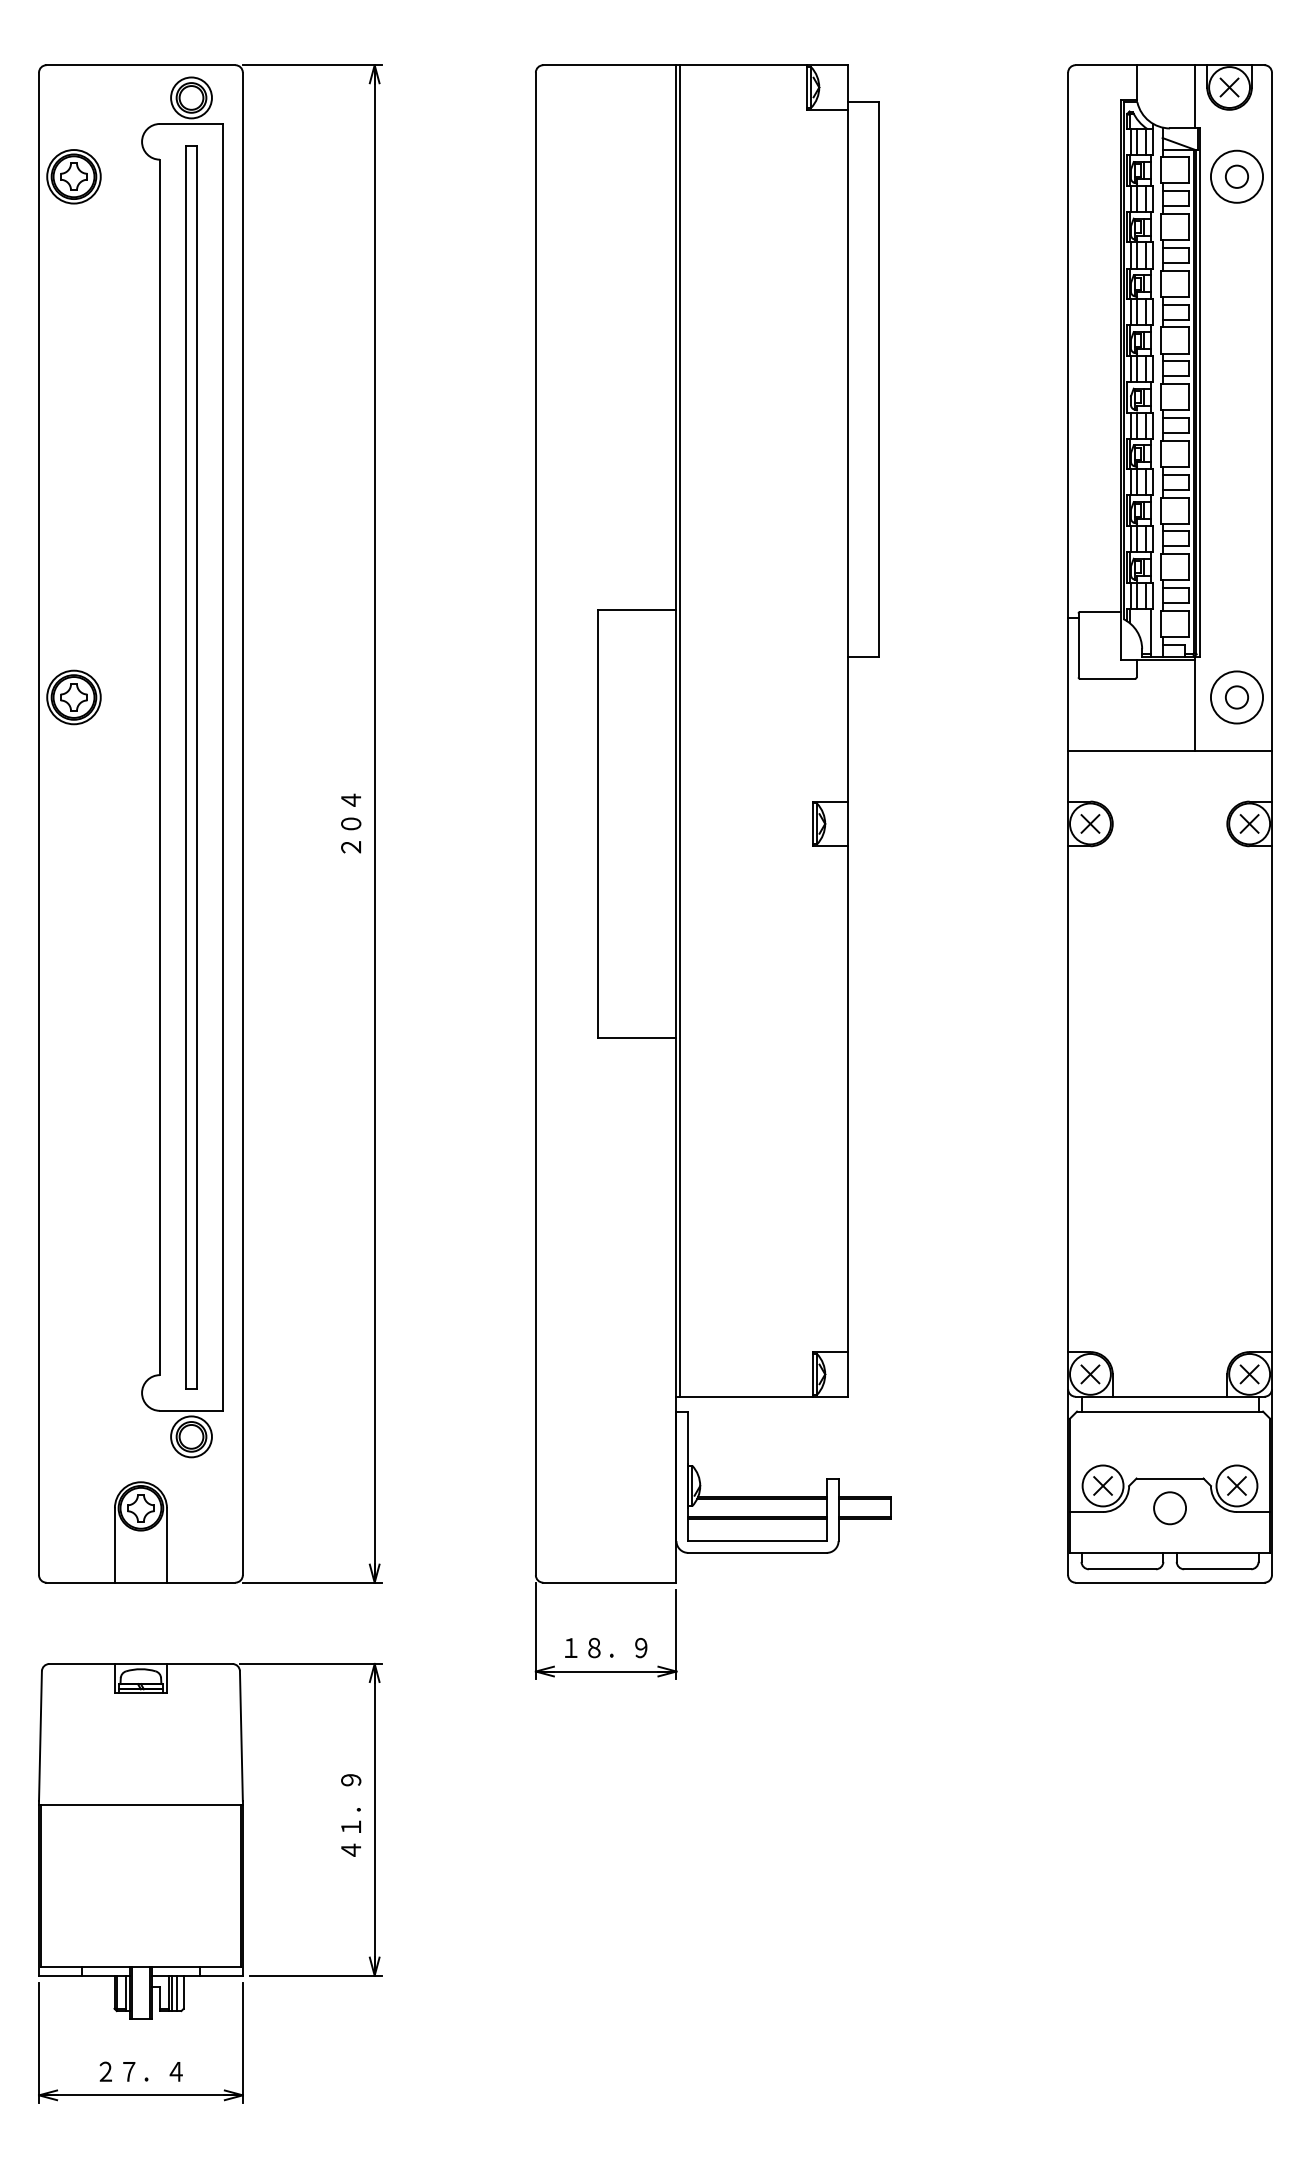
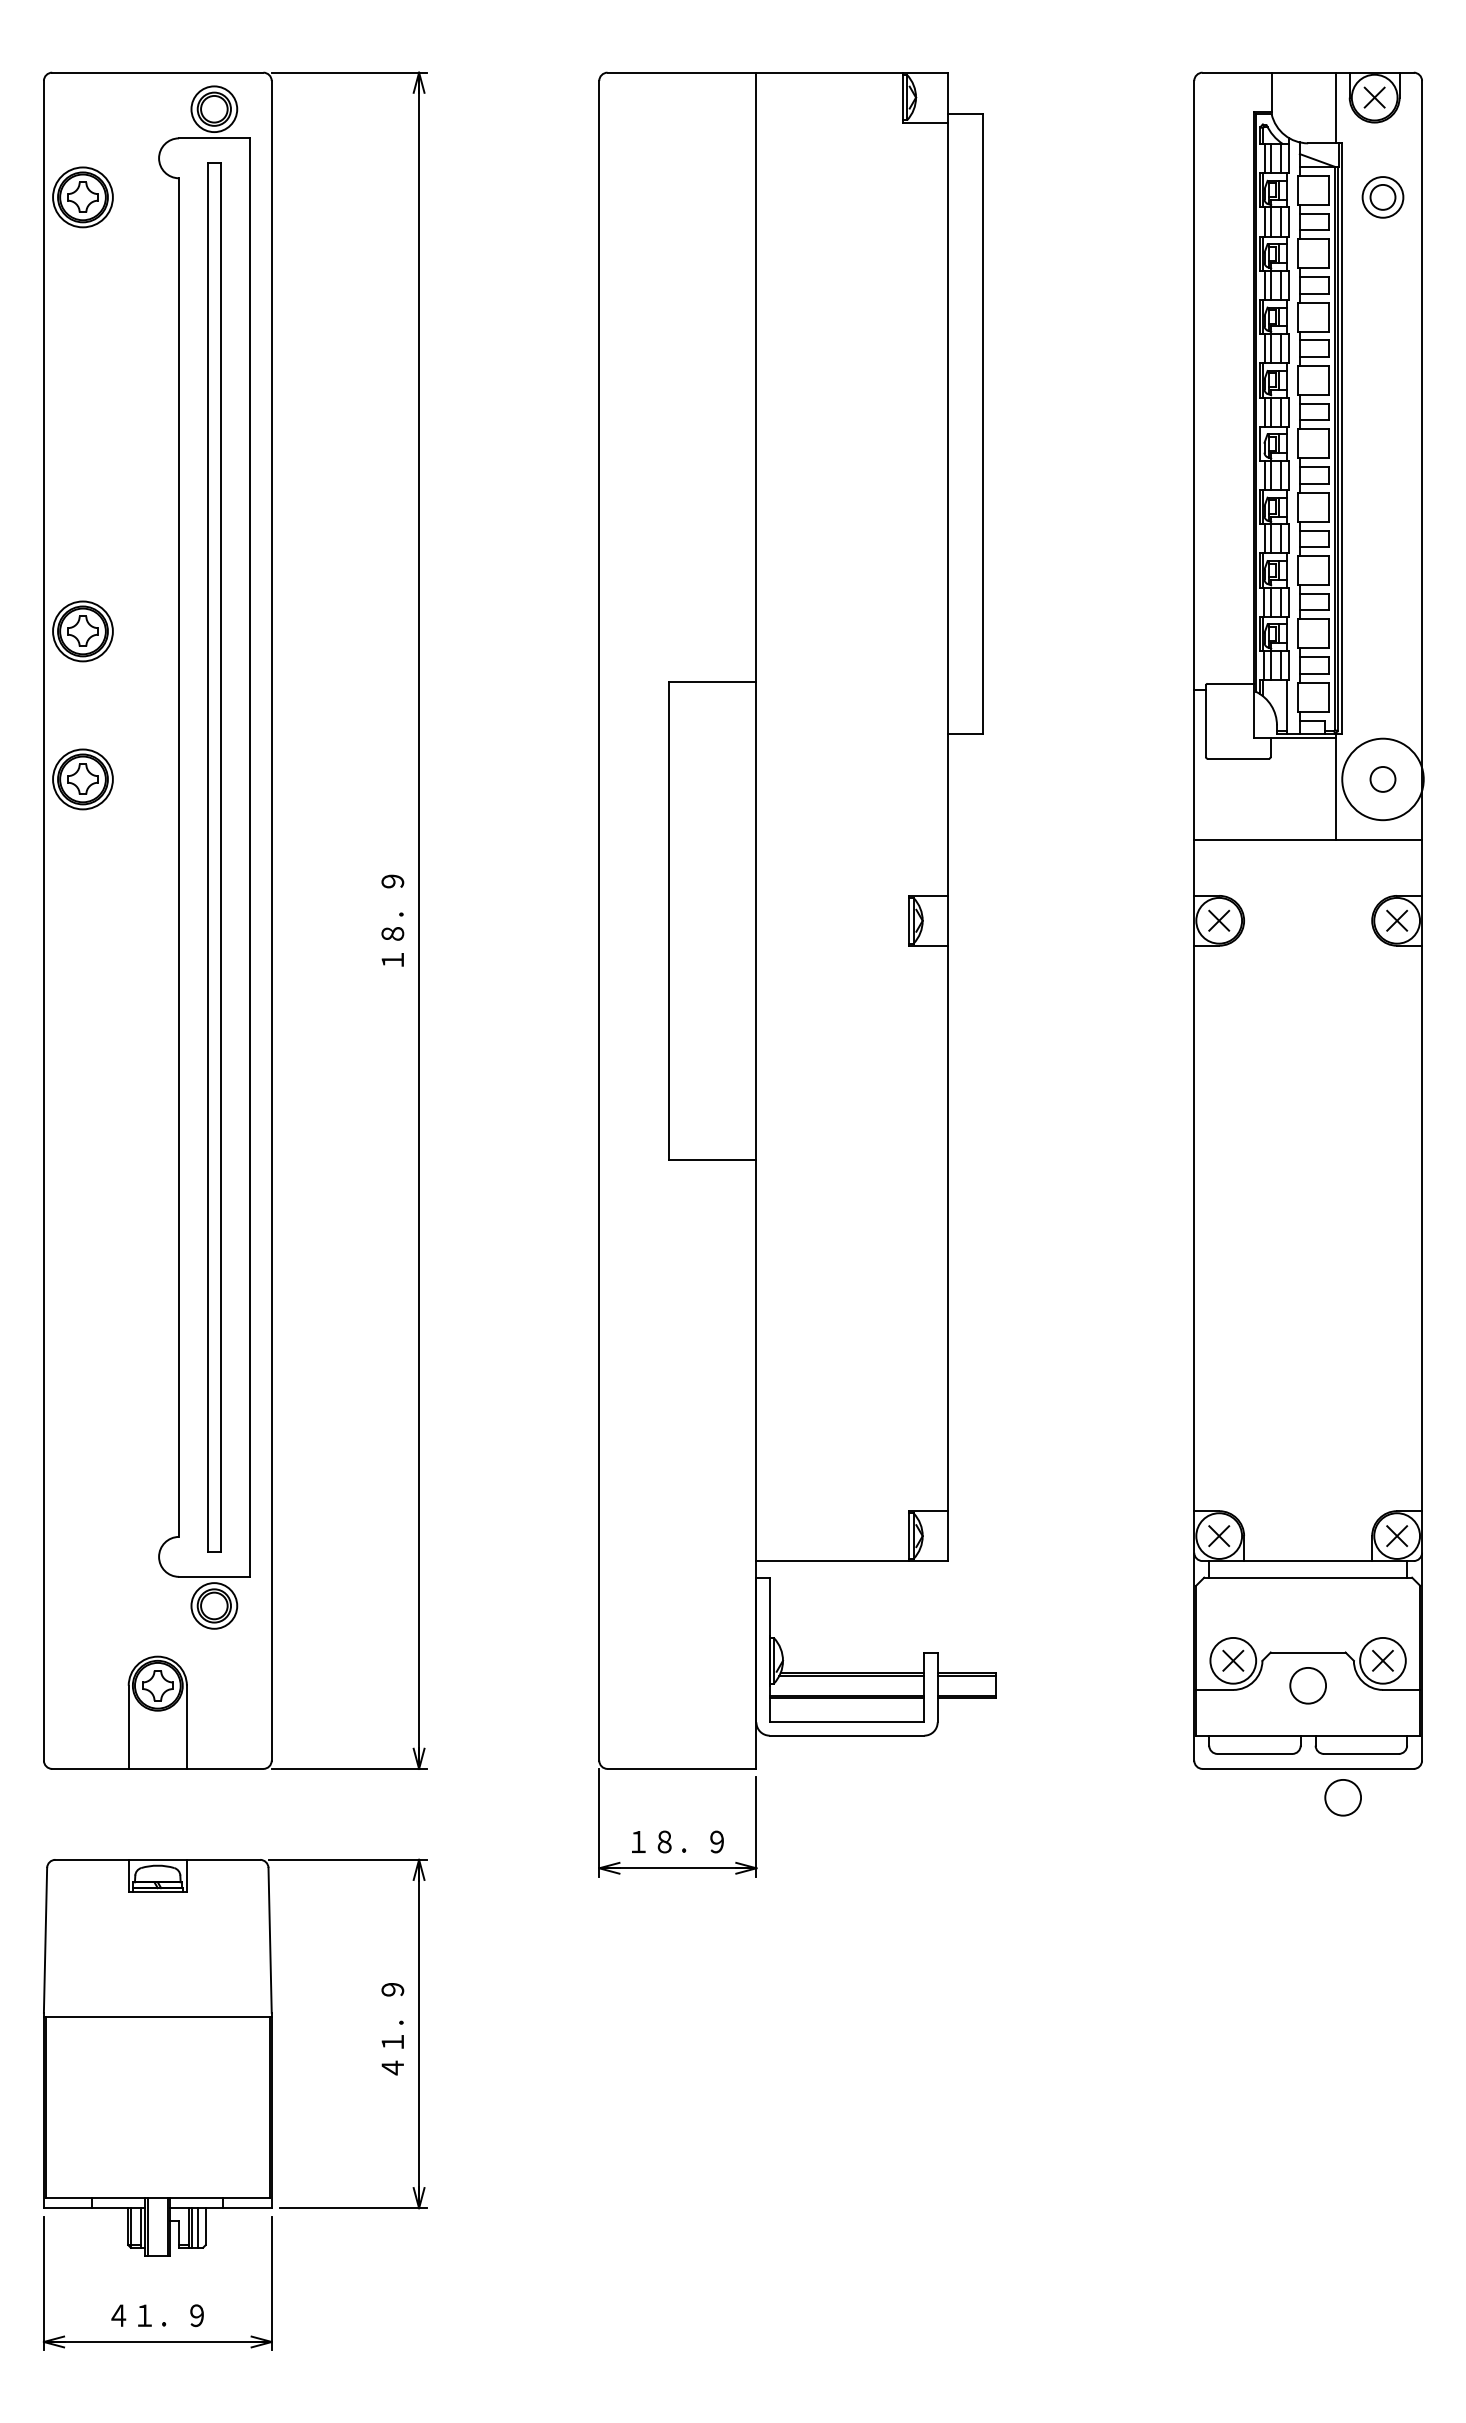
circle: (1236, 176) -> (1382, 197), size x0.7
part: (73, 565) -> (82, 631), added
circle: (1236, 697) -> (1382, 779), size x1.4
line: (680, 730) -> (760, 816), removed
text: (350, 823) -> (392, 920), ２０４ -> １８．９
circle: (1200, 1608) -> (1342, 1797), added
text: (140, 2071) -> (157, 2315), ２７．４ -> ４１．９

